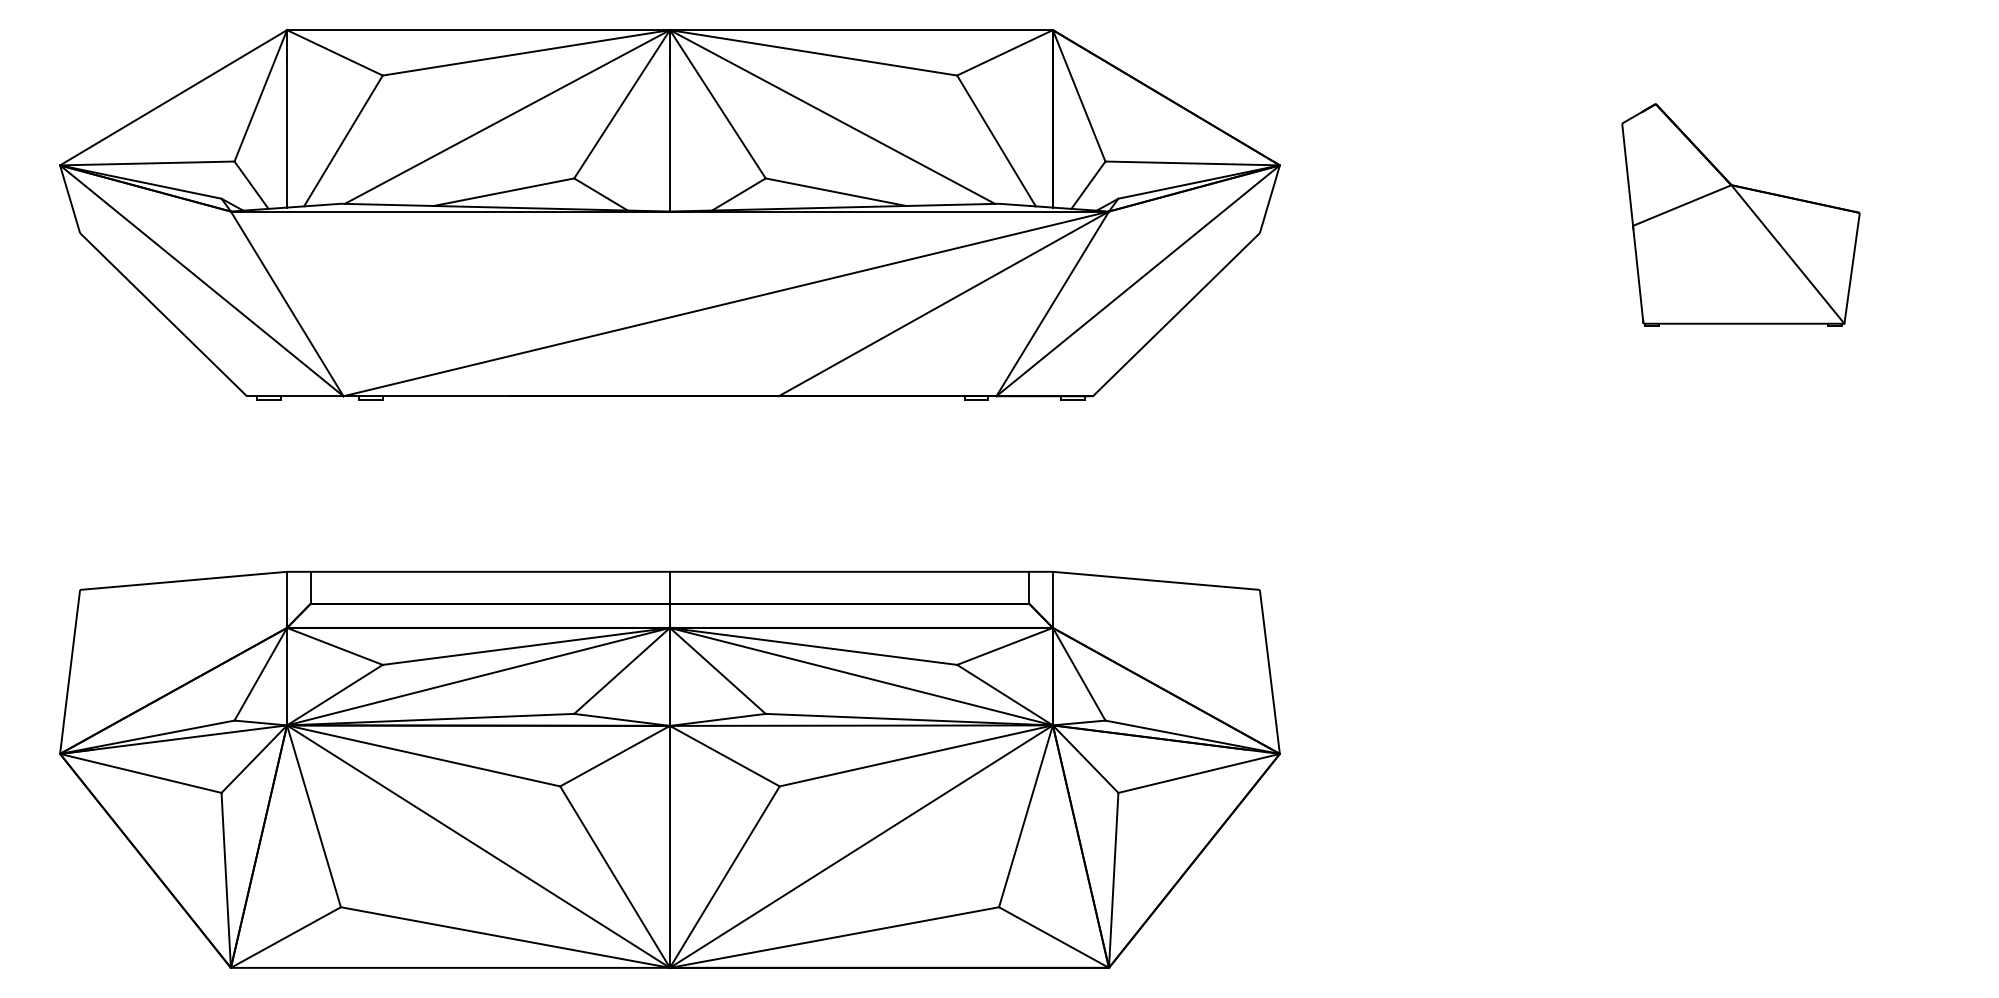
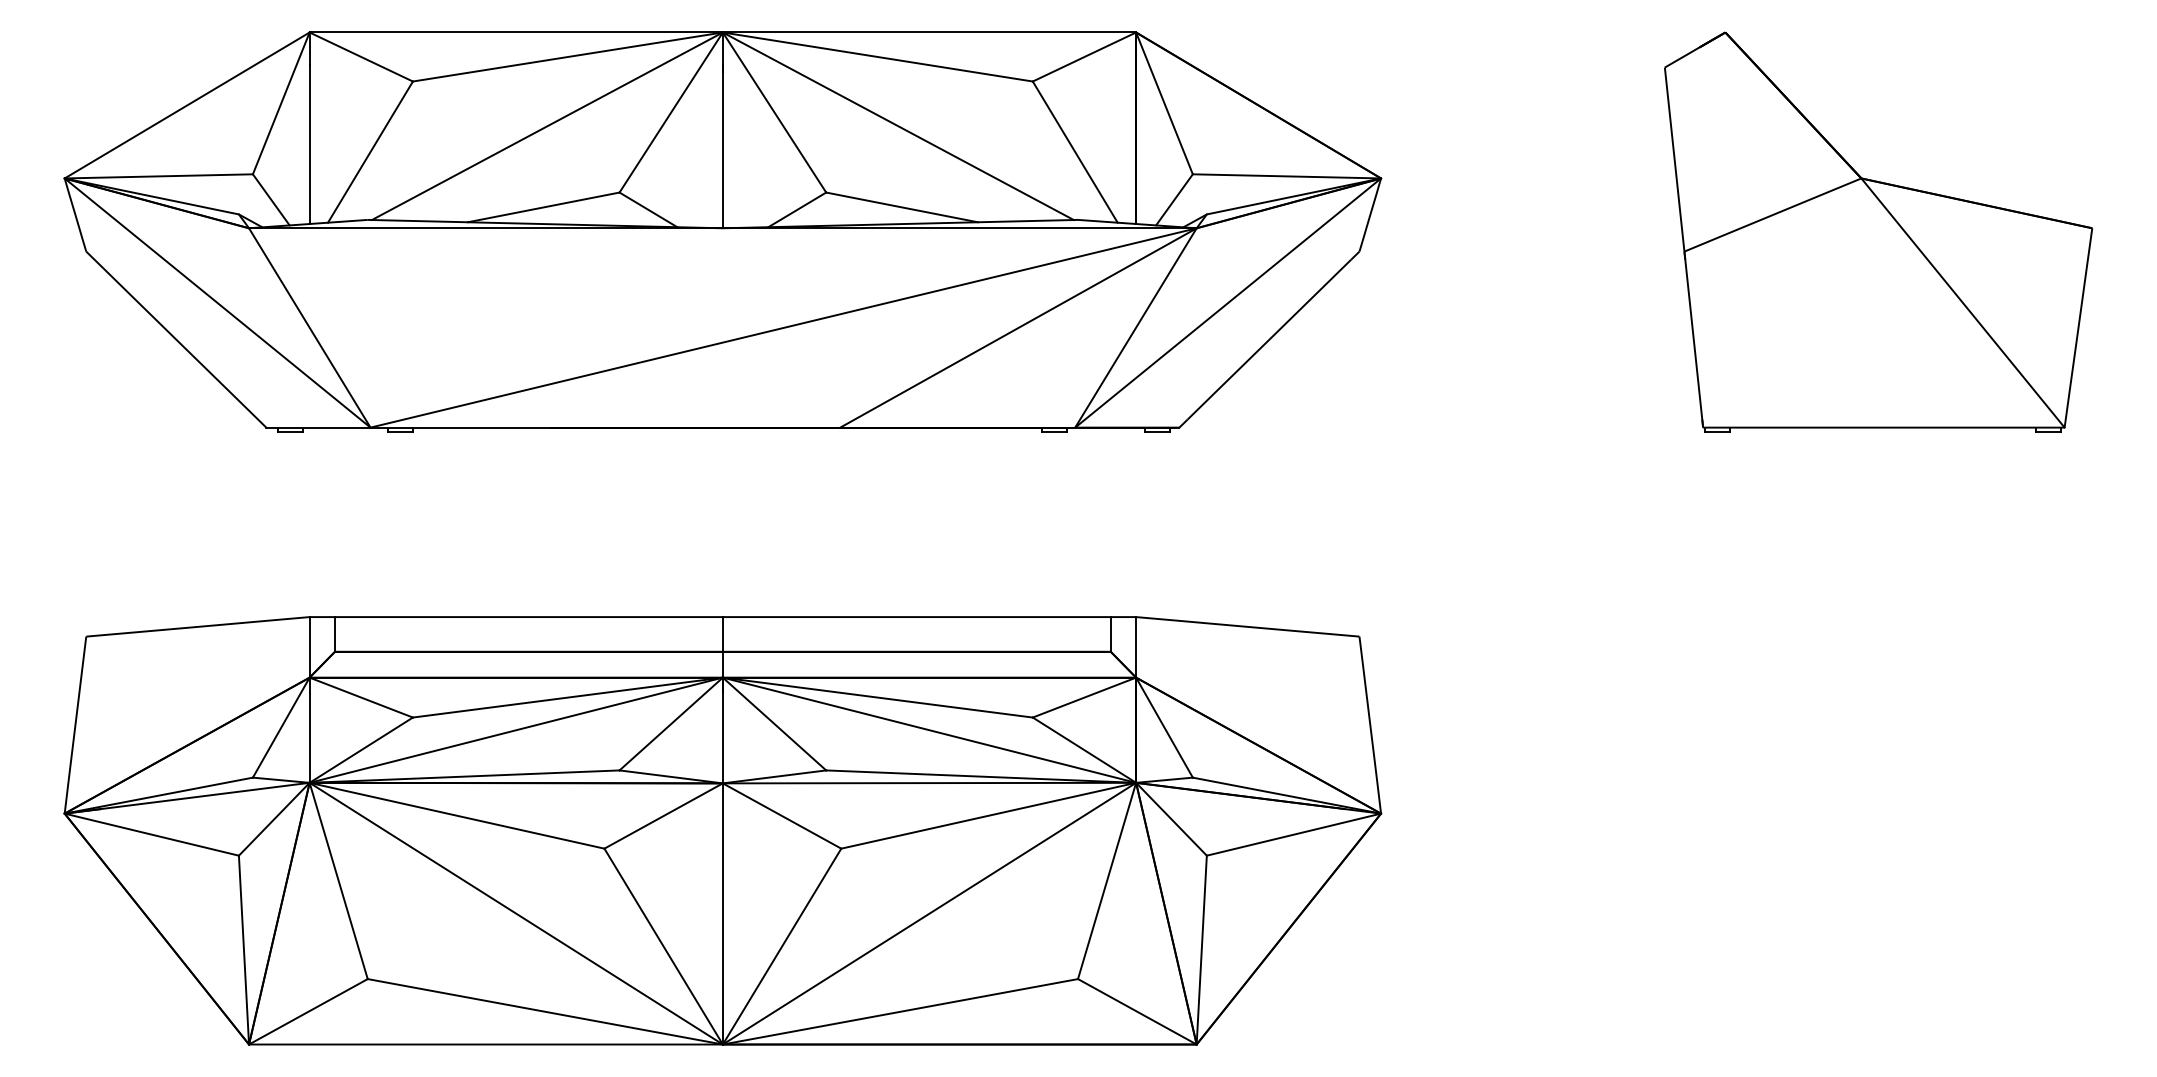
part: (1740, 214) -> (1878, 231), size x1.67

